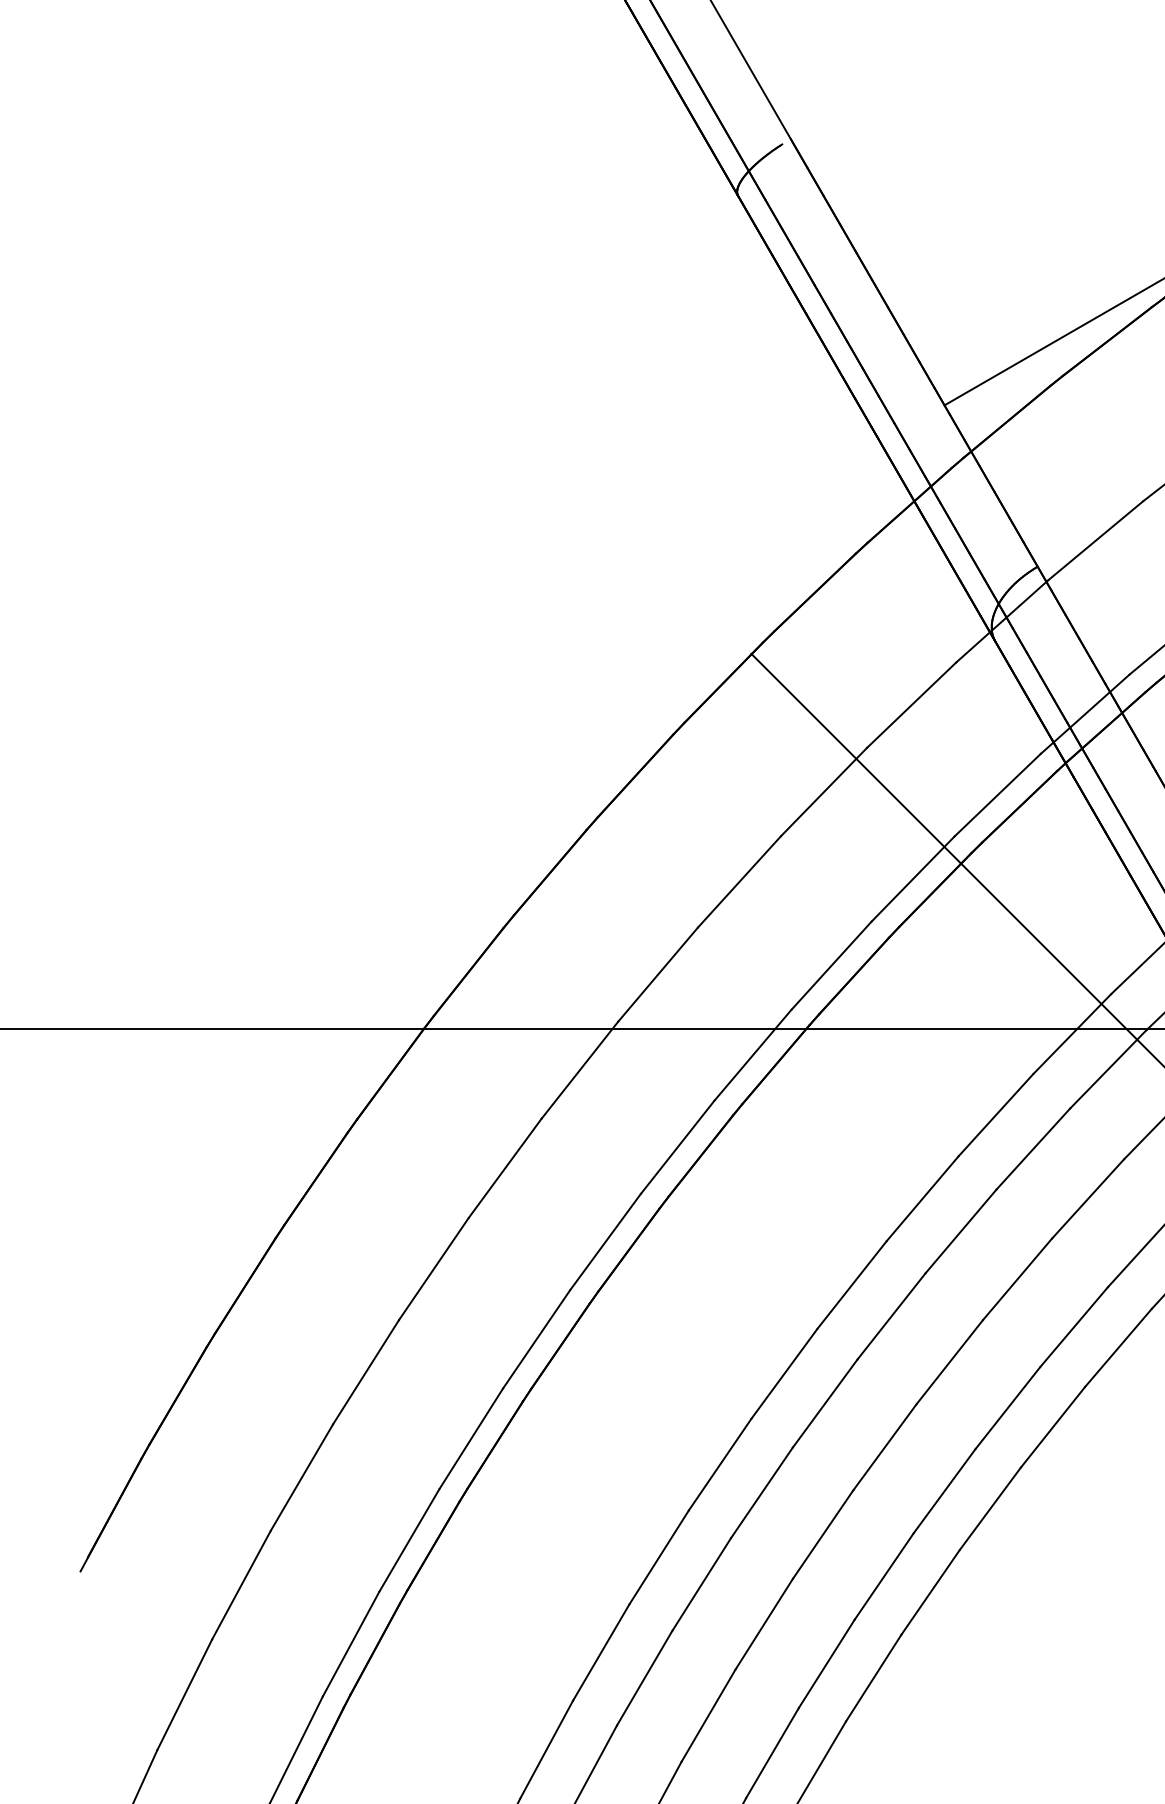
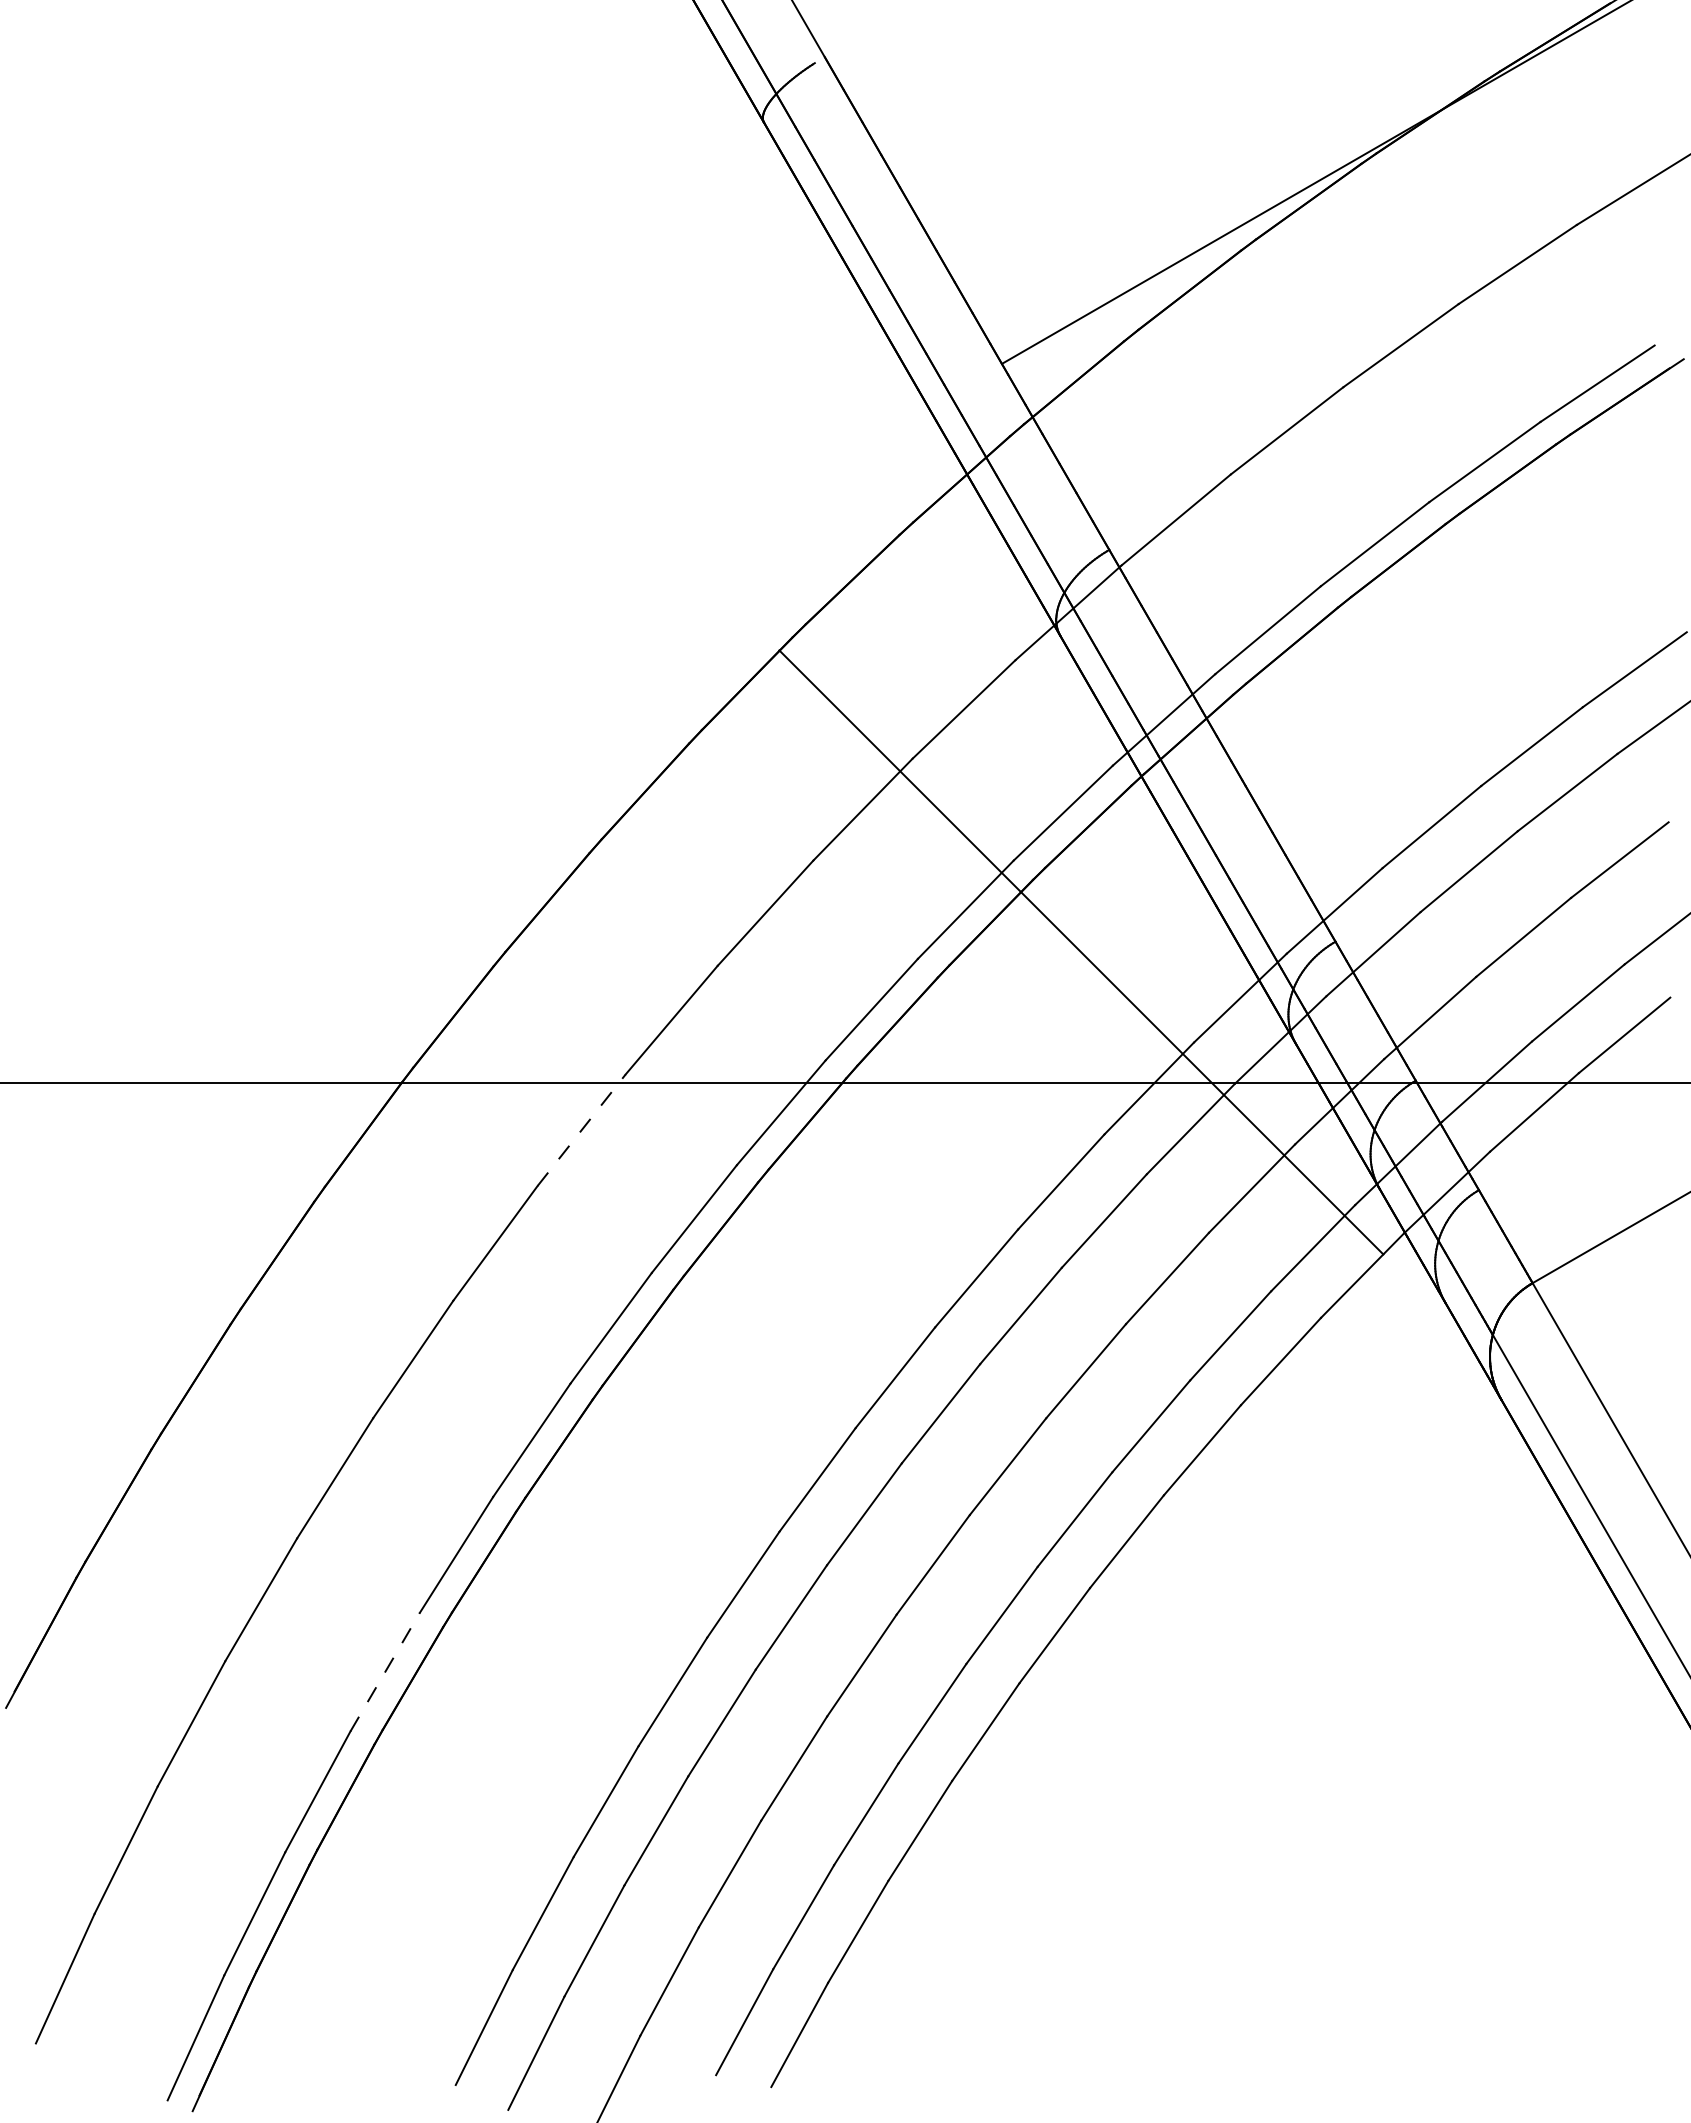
line: (580, 1069) -> (582, 1129), solid -> dashed
line: (409, 1540) -> (385, 1672), solid -> dashed

